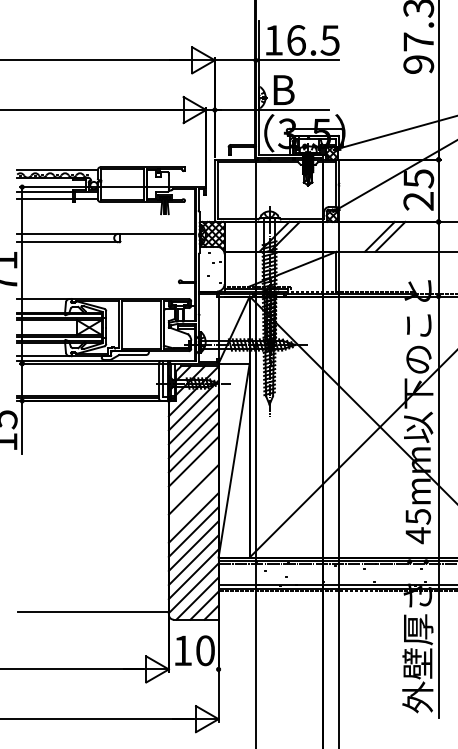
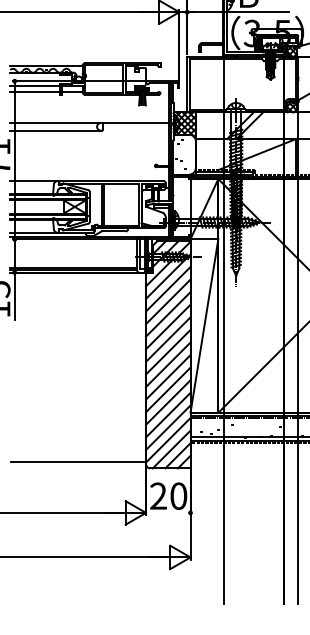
line: (193, 475) -> (168, 339), added
line: (193, 503) -> (168, 364), added
text: (182, 650) -> (158, 495), 10 -> 20

